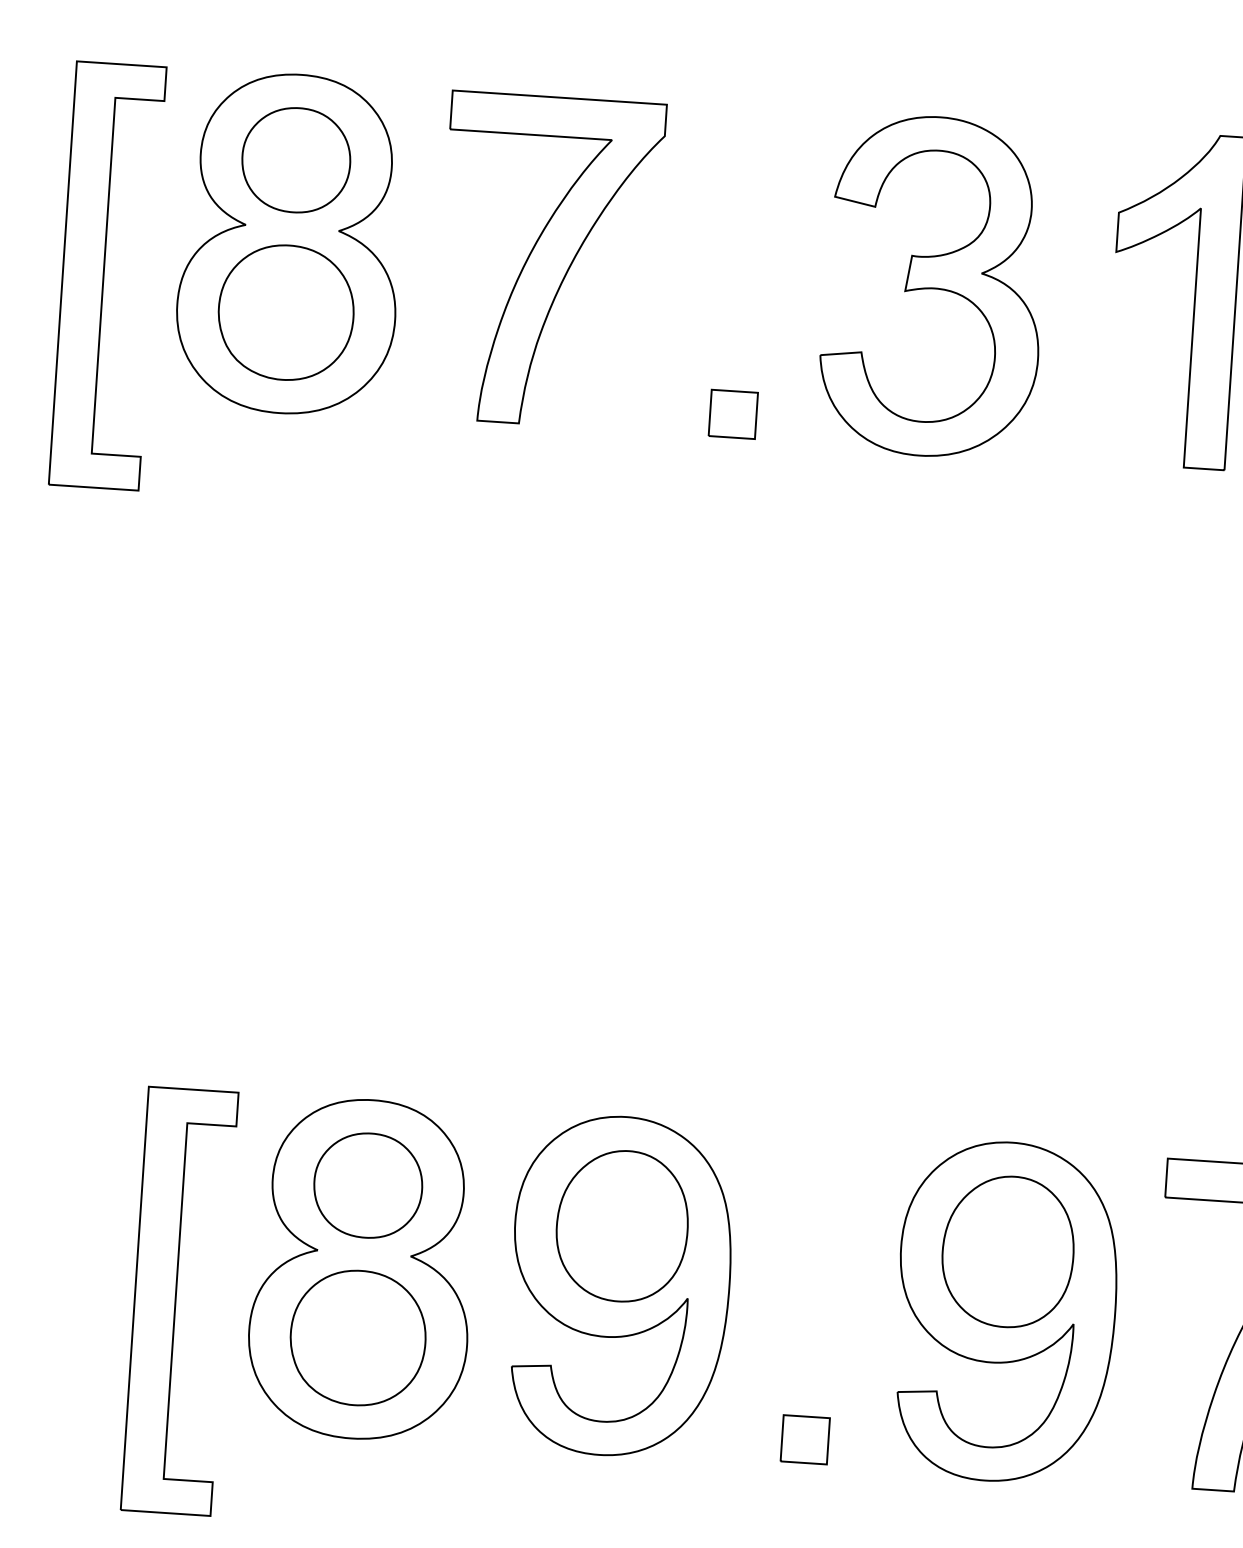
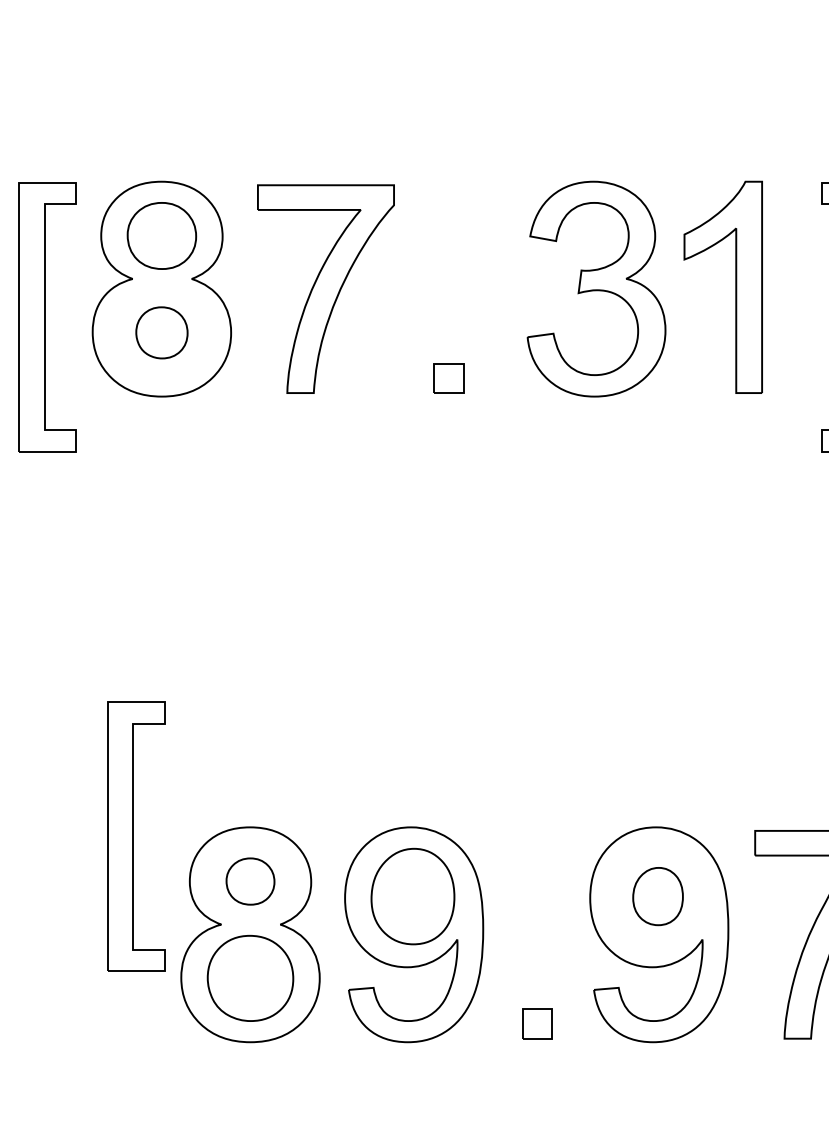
part: (933, 285) -> (596, 288), moved
part: (285, 312) -> (161, 332), size x0.6
part: (368, 1185) -> (250, 881), size x0.7
part: (1007, 1251) -> (657, 896), size x0.6
part: (180, 1301) -> (136, 836), moved

